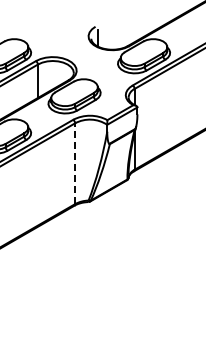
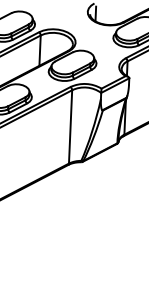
line: (75, 163) -> (70, 126), dashed -> solid

